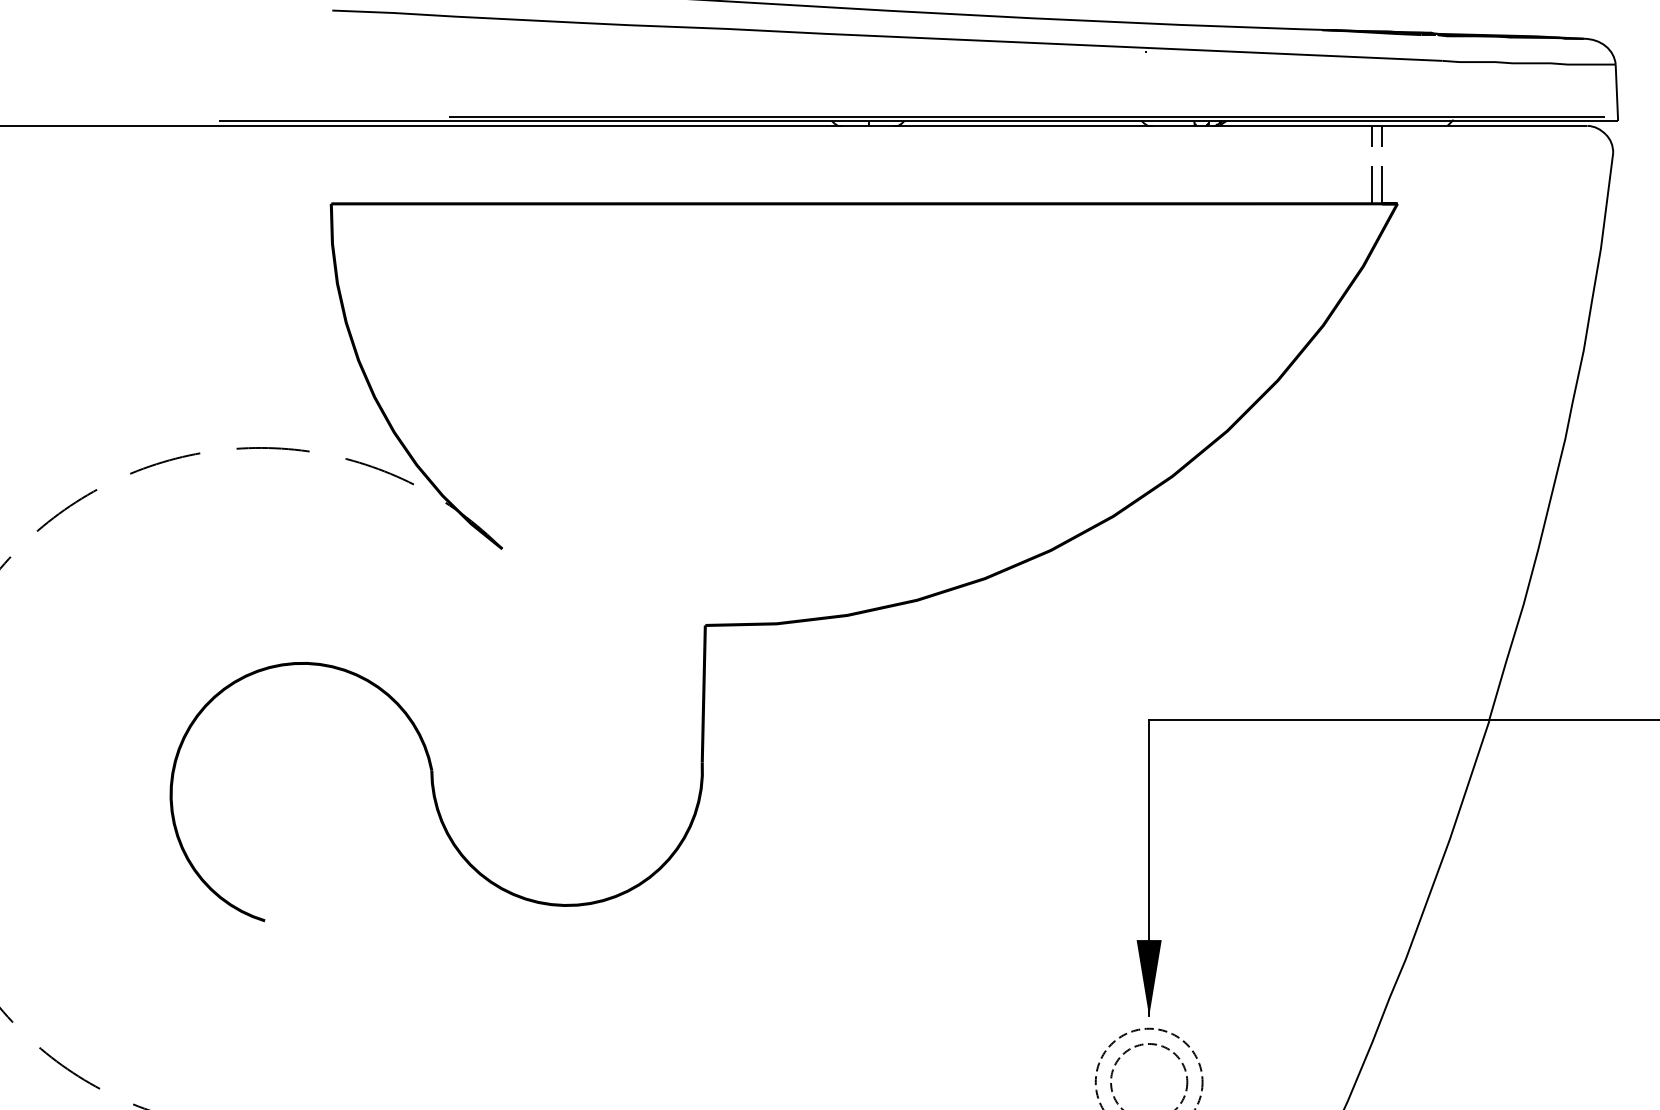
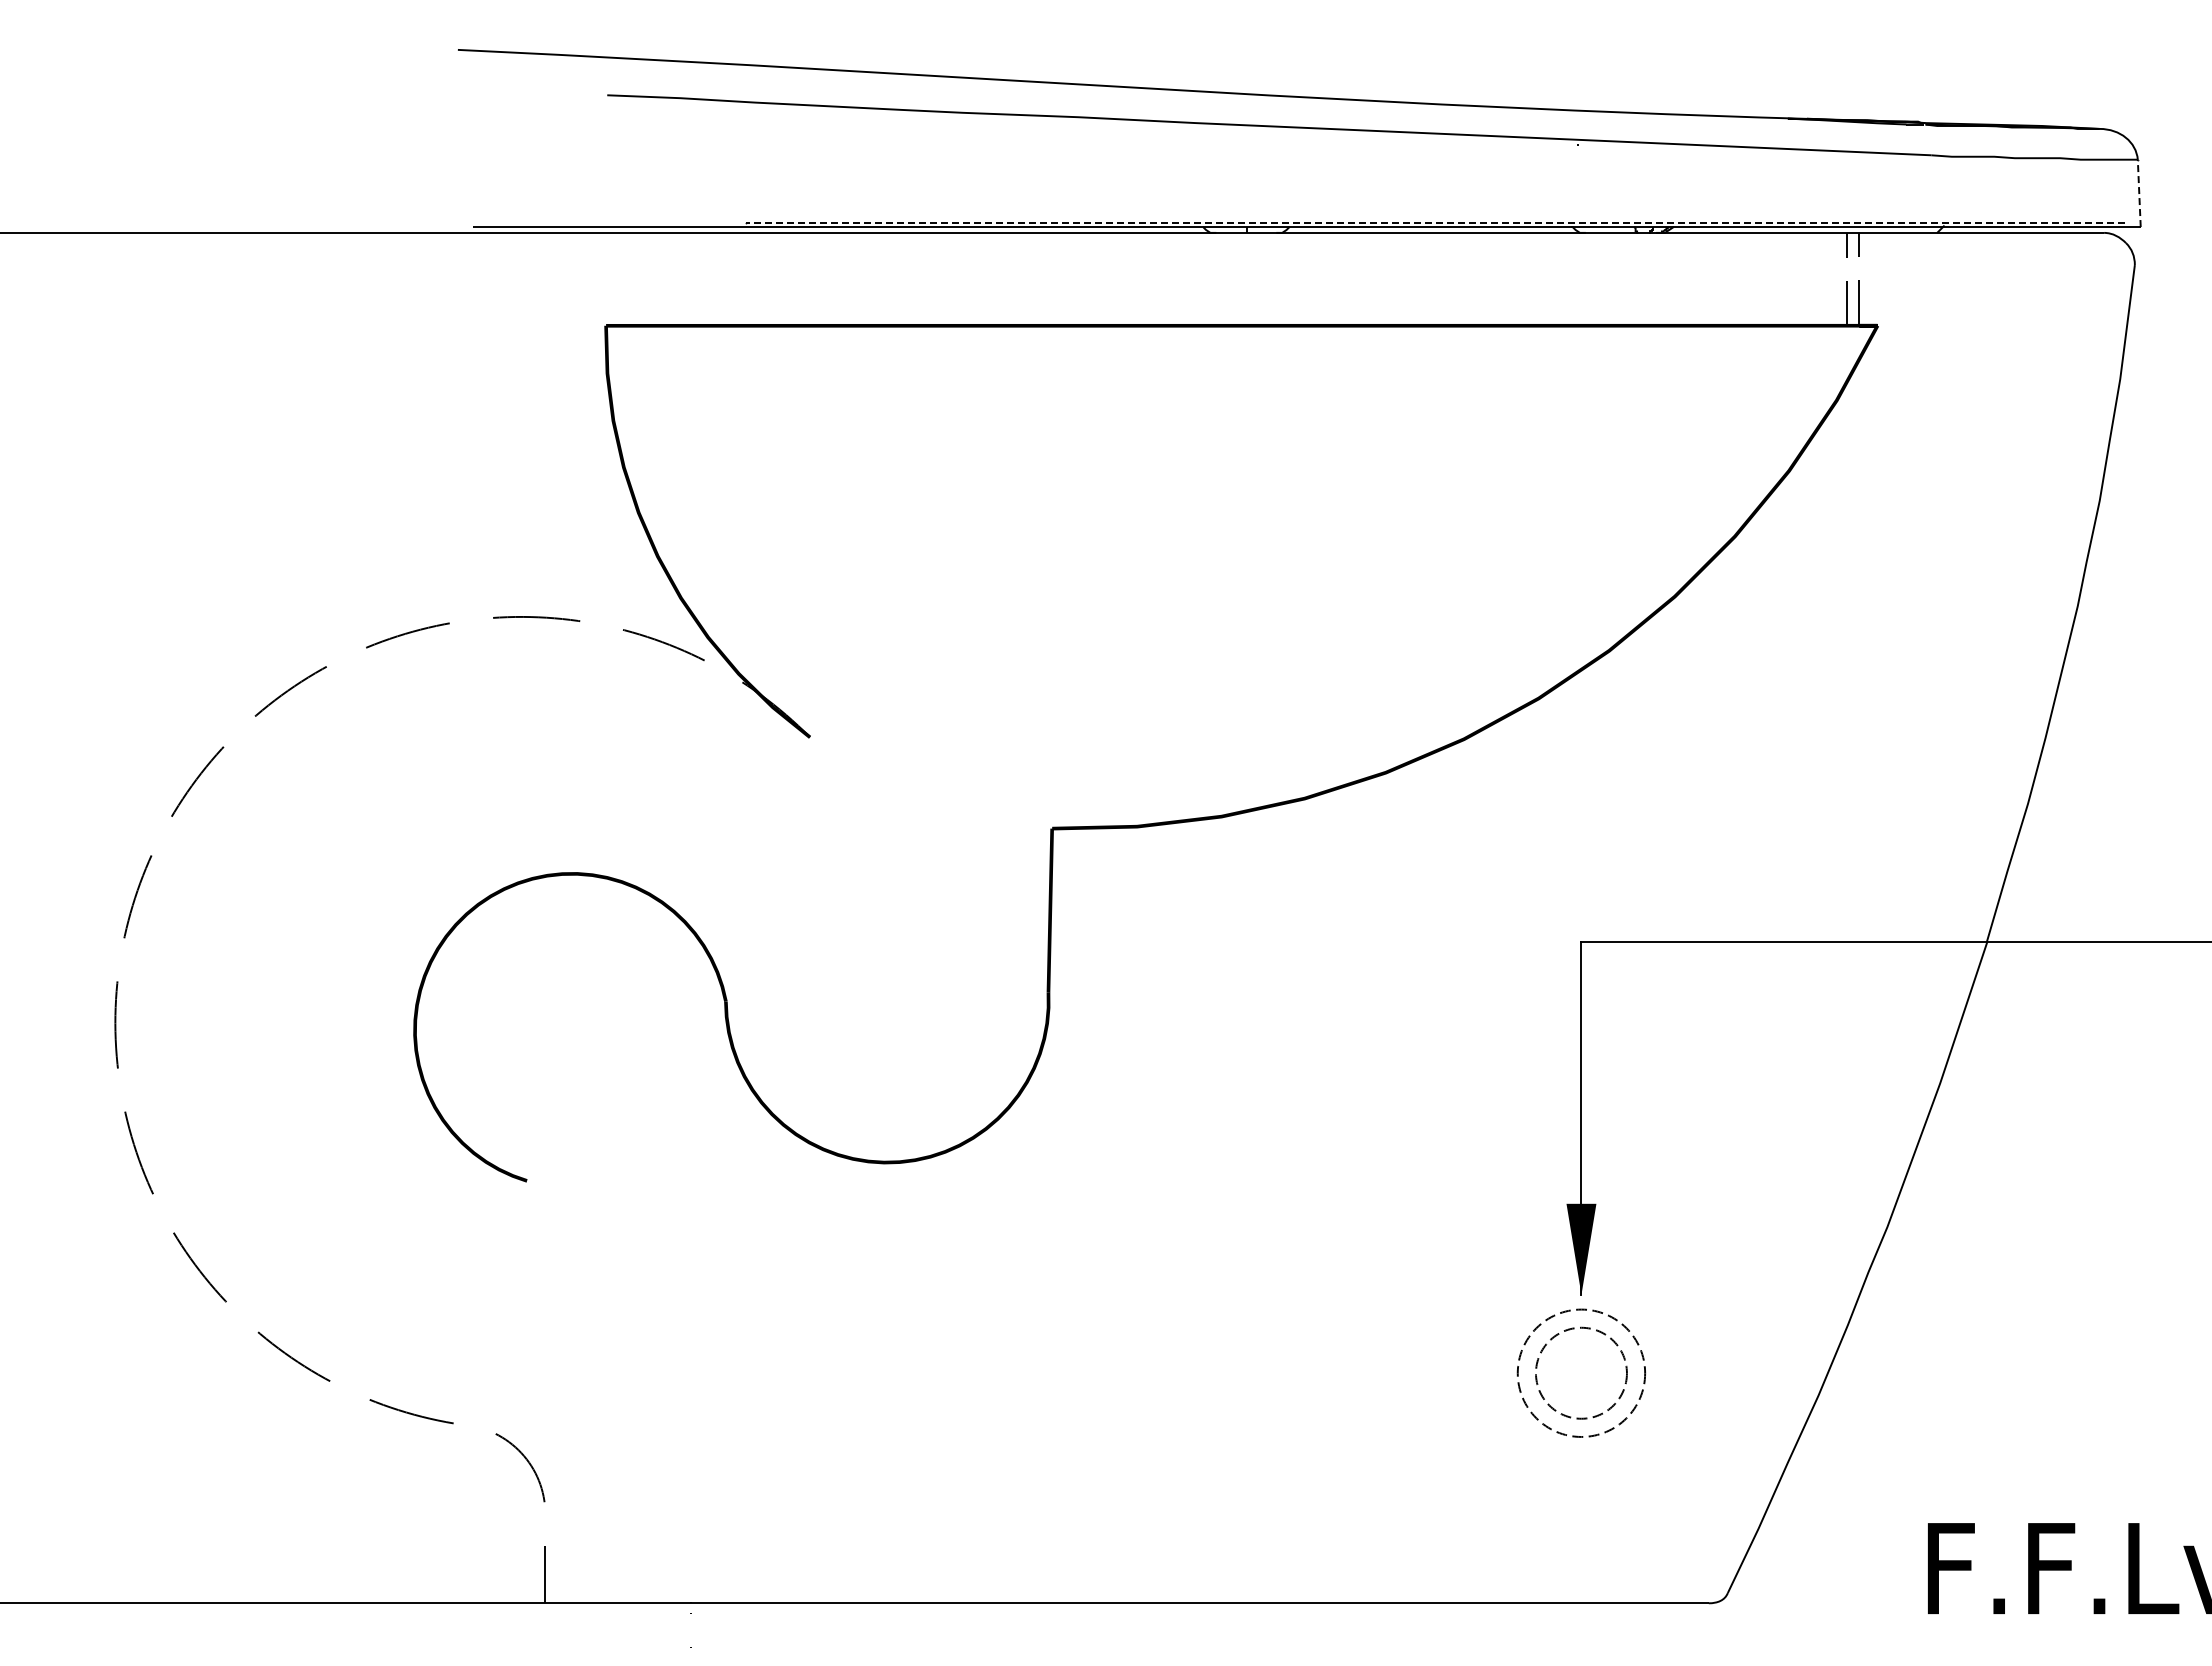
line: (1617, 92) -> (2139, 192), solid -> dashed
line: (1025, 117) -> (1434, 222), solid -> dashed

